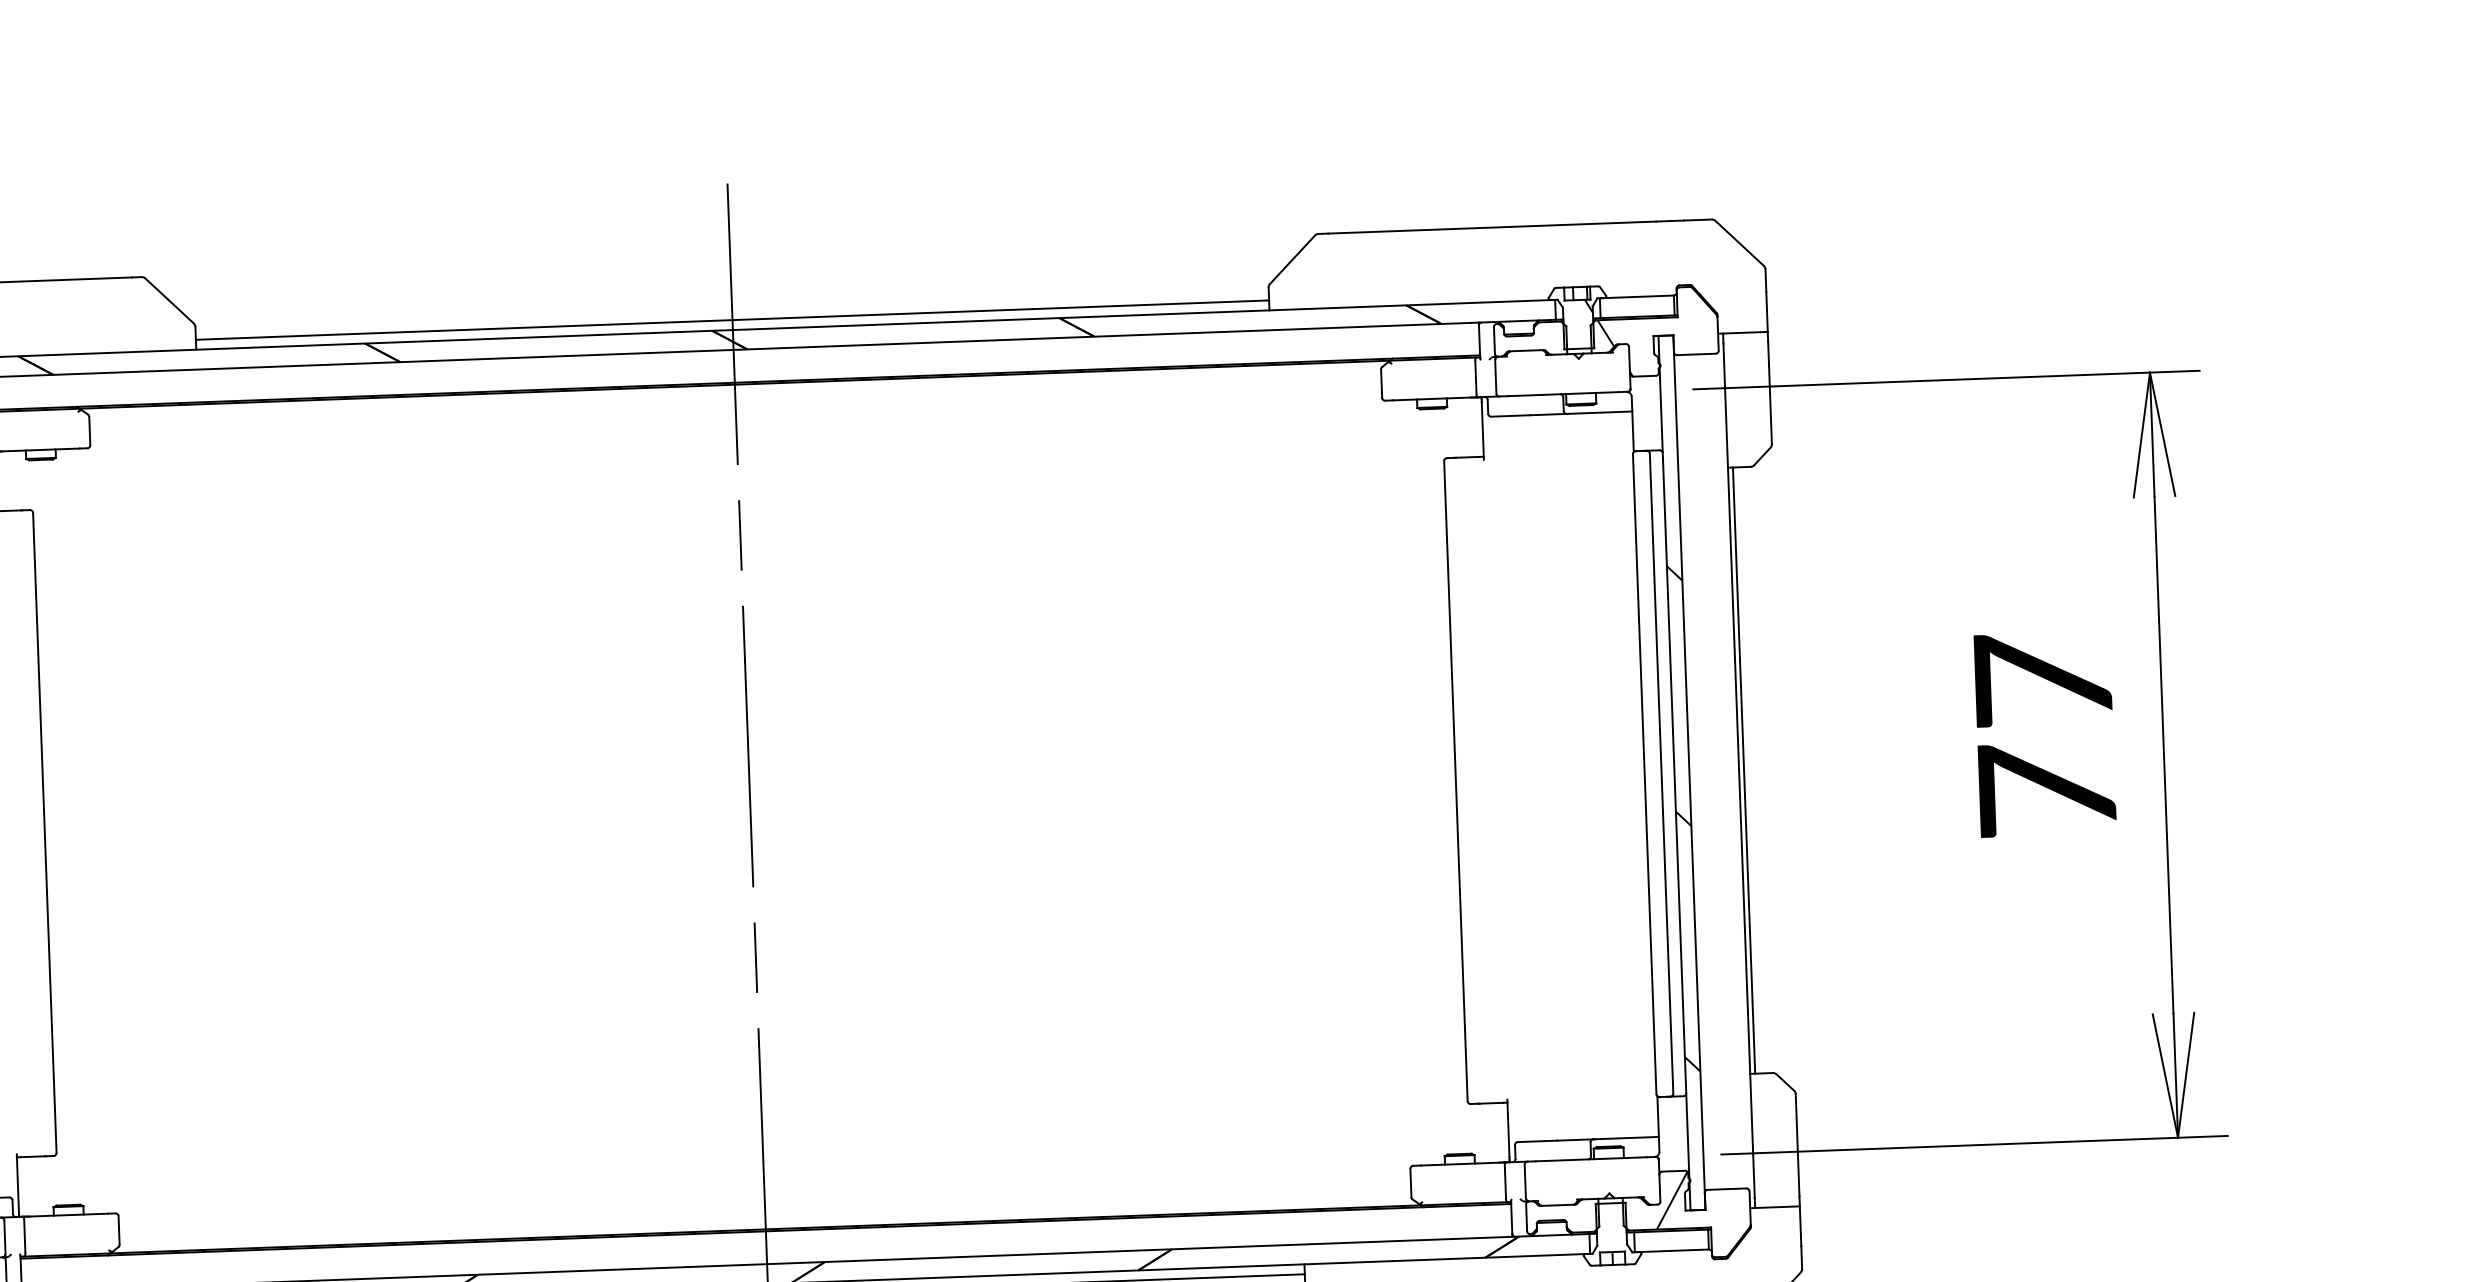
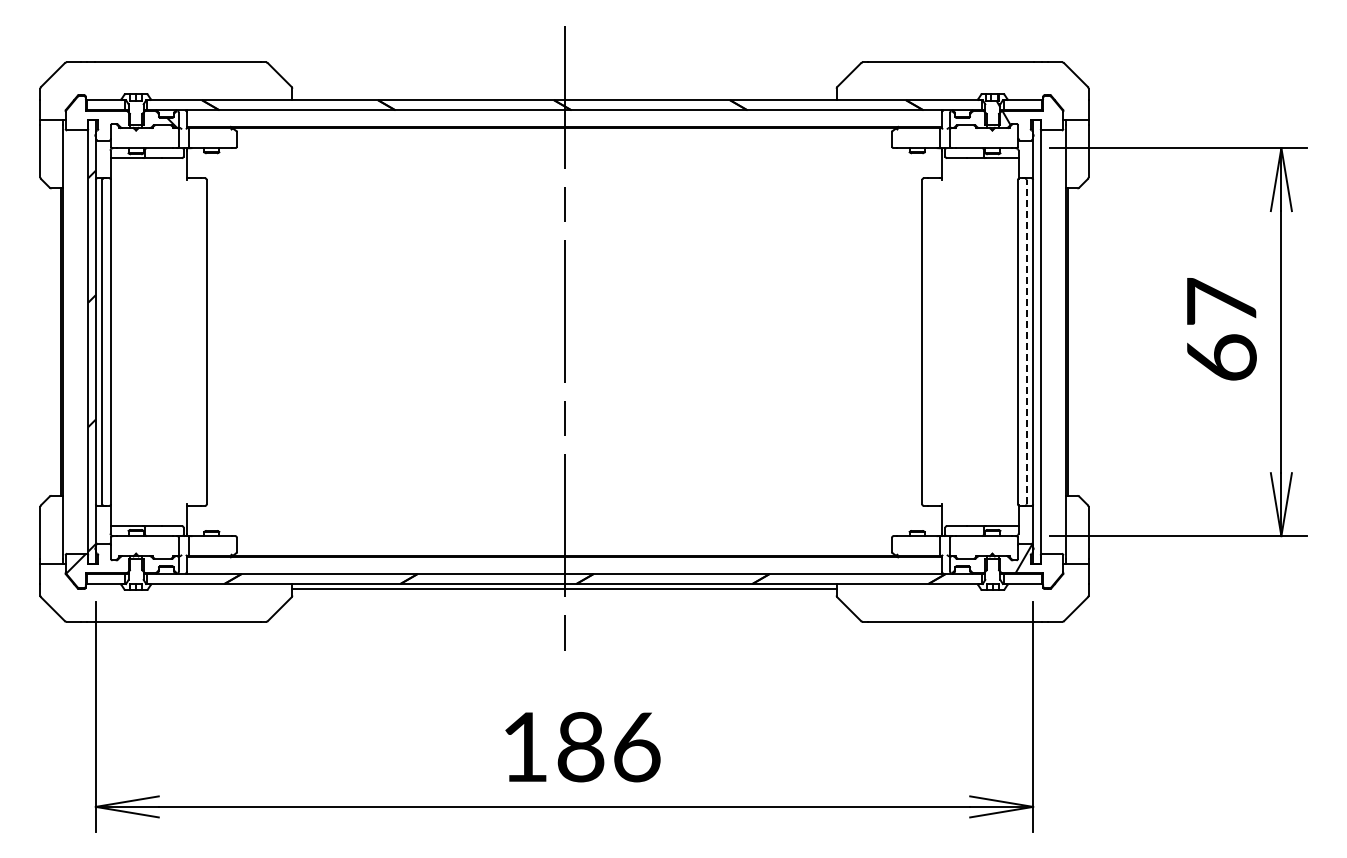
line: (732, 320) -> (564, 95), removed
line: (1661, 772) -> (1026, 341), solid -> dashed
text: (2046, 787) -> (1221, 356), 77 -> 67
hatch: (1682, 818) -> (1036, 365), removed

